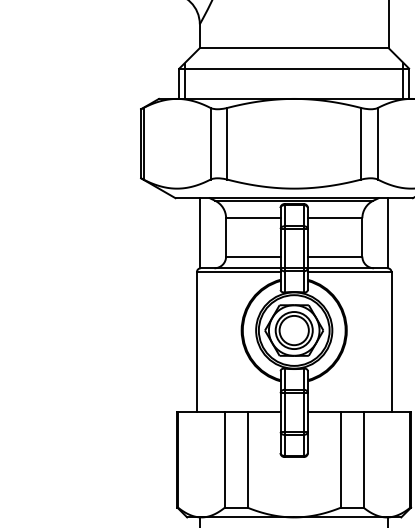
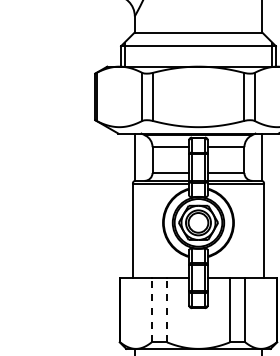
line: (224, 459) -> (151, 309), solid -> dashed
line: (248, 459) -> (167, 309), solid -> dashed

